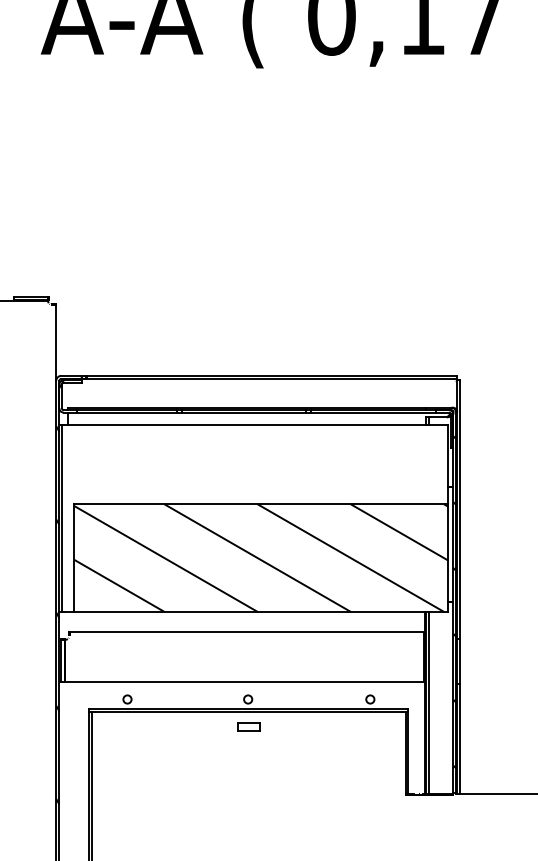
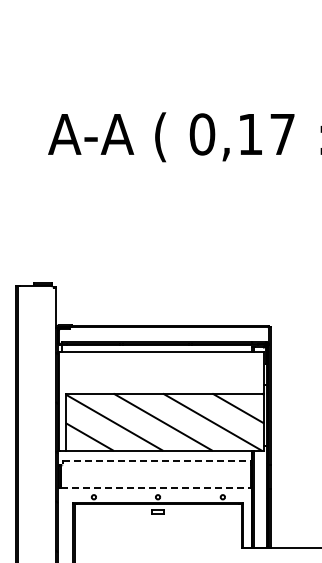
line: (247, 632) -> (157, 461), solid -> dashed
line: (245, 681) -> (156, 487), solid -> dashed

